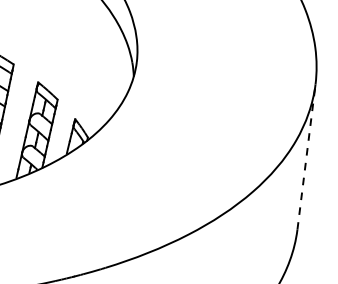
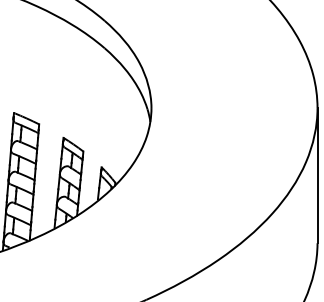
line: (306, 156) -> (317, 175), dashed -> solid

